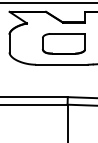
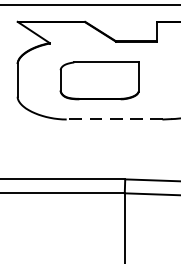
part: (63, 43) -> (98, 80), moved
line: (61, 64) -> (113, 119), solid -> dashed

